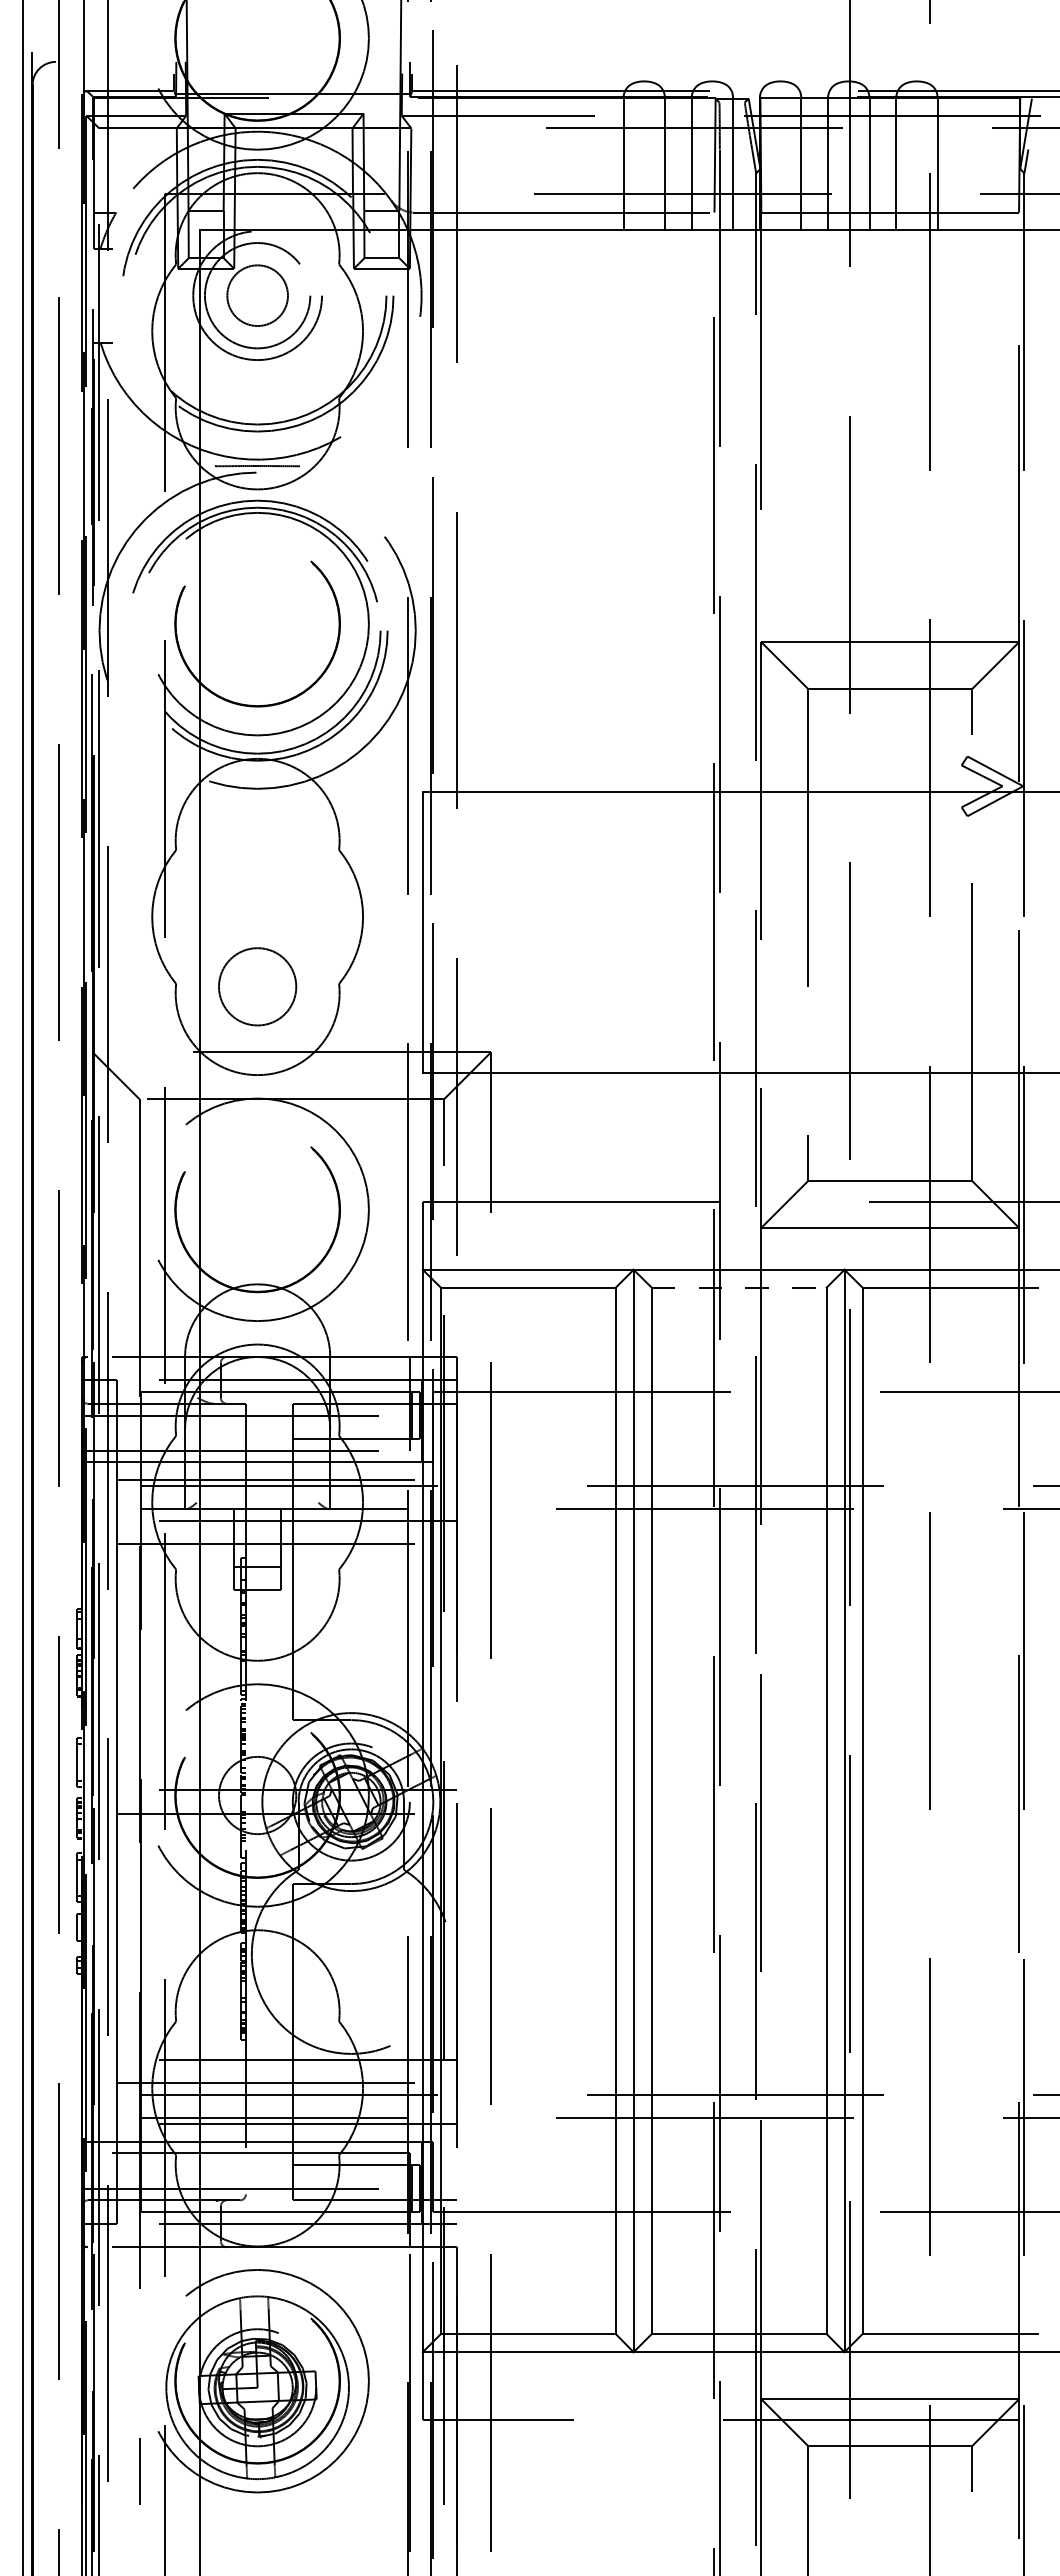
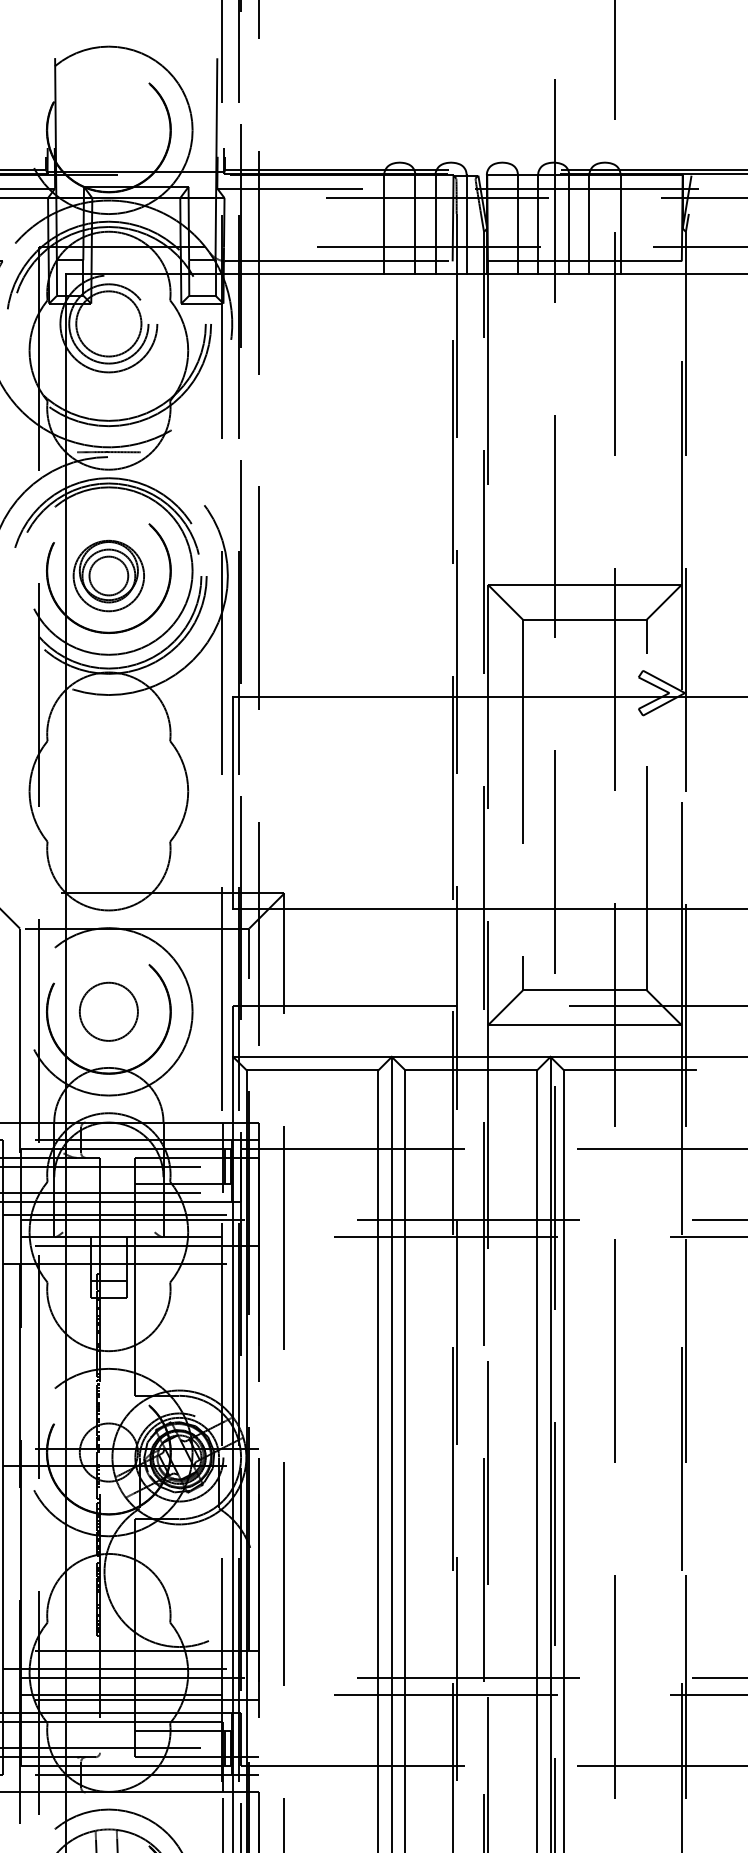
circle: (257, 295) -> (108, 323), size x1.43
part: (257, 630) -> (108, 575), added
circle: (257, 986) -> (108, 1011), moved
line: (739, 1287) -> (471, 1070), dashed -> solid

